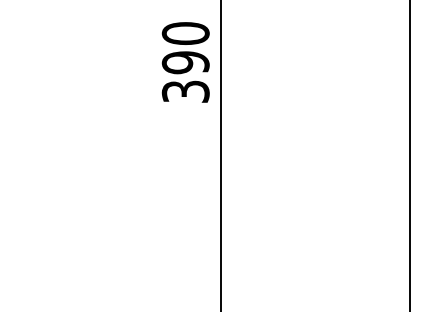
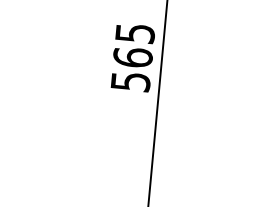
text: (185, 62) -> (132, 57), 390 -> 565

